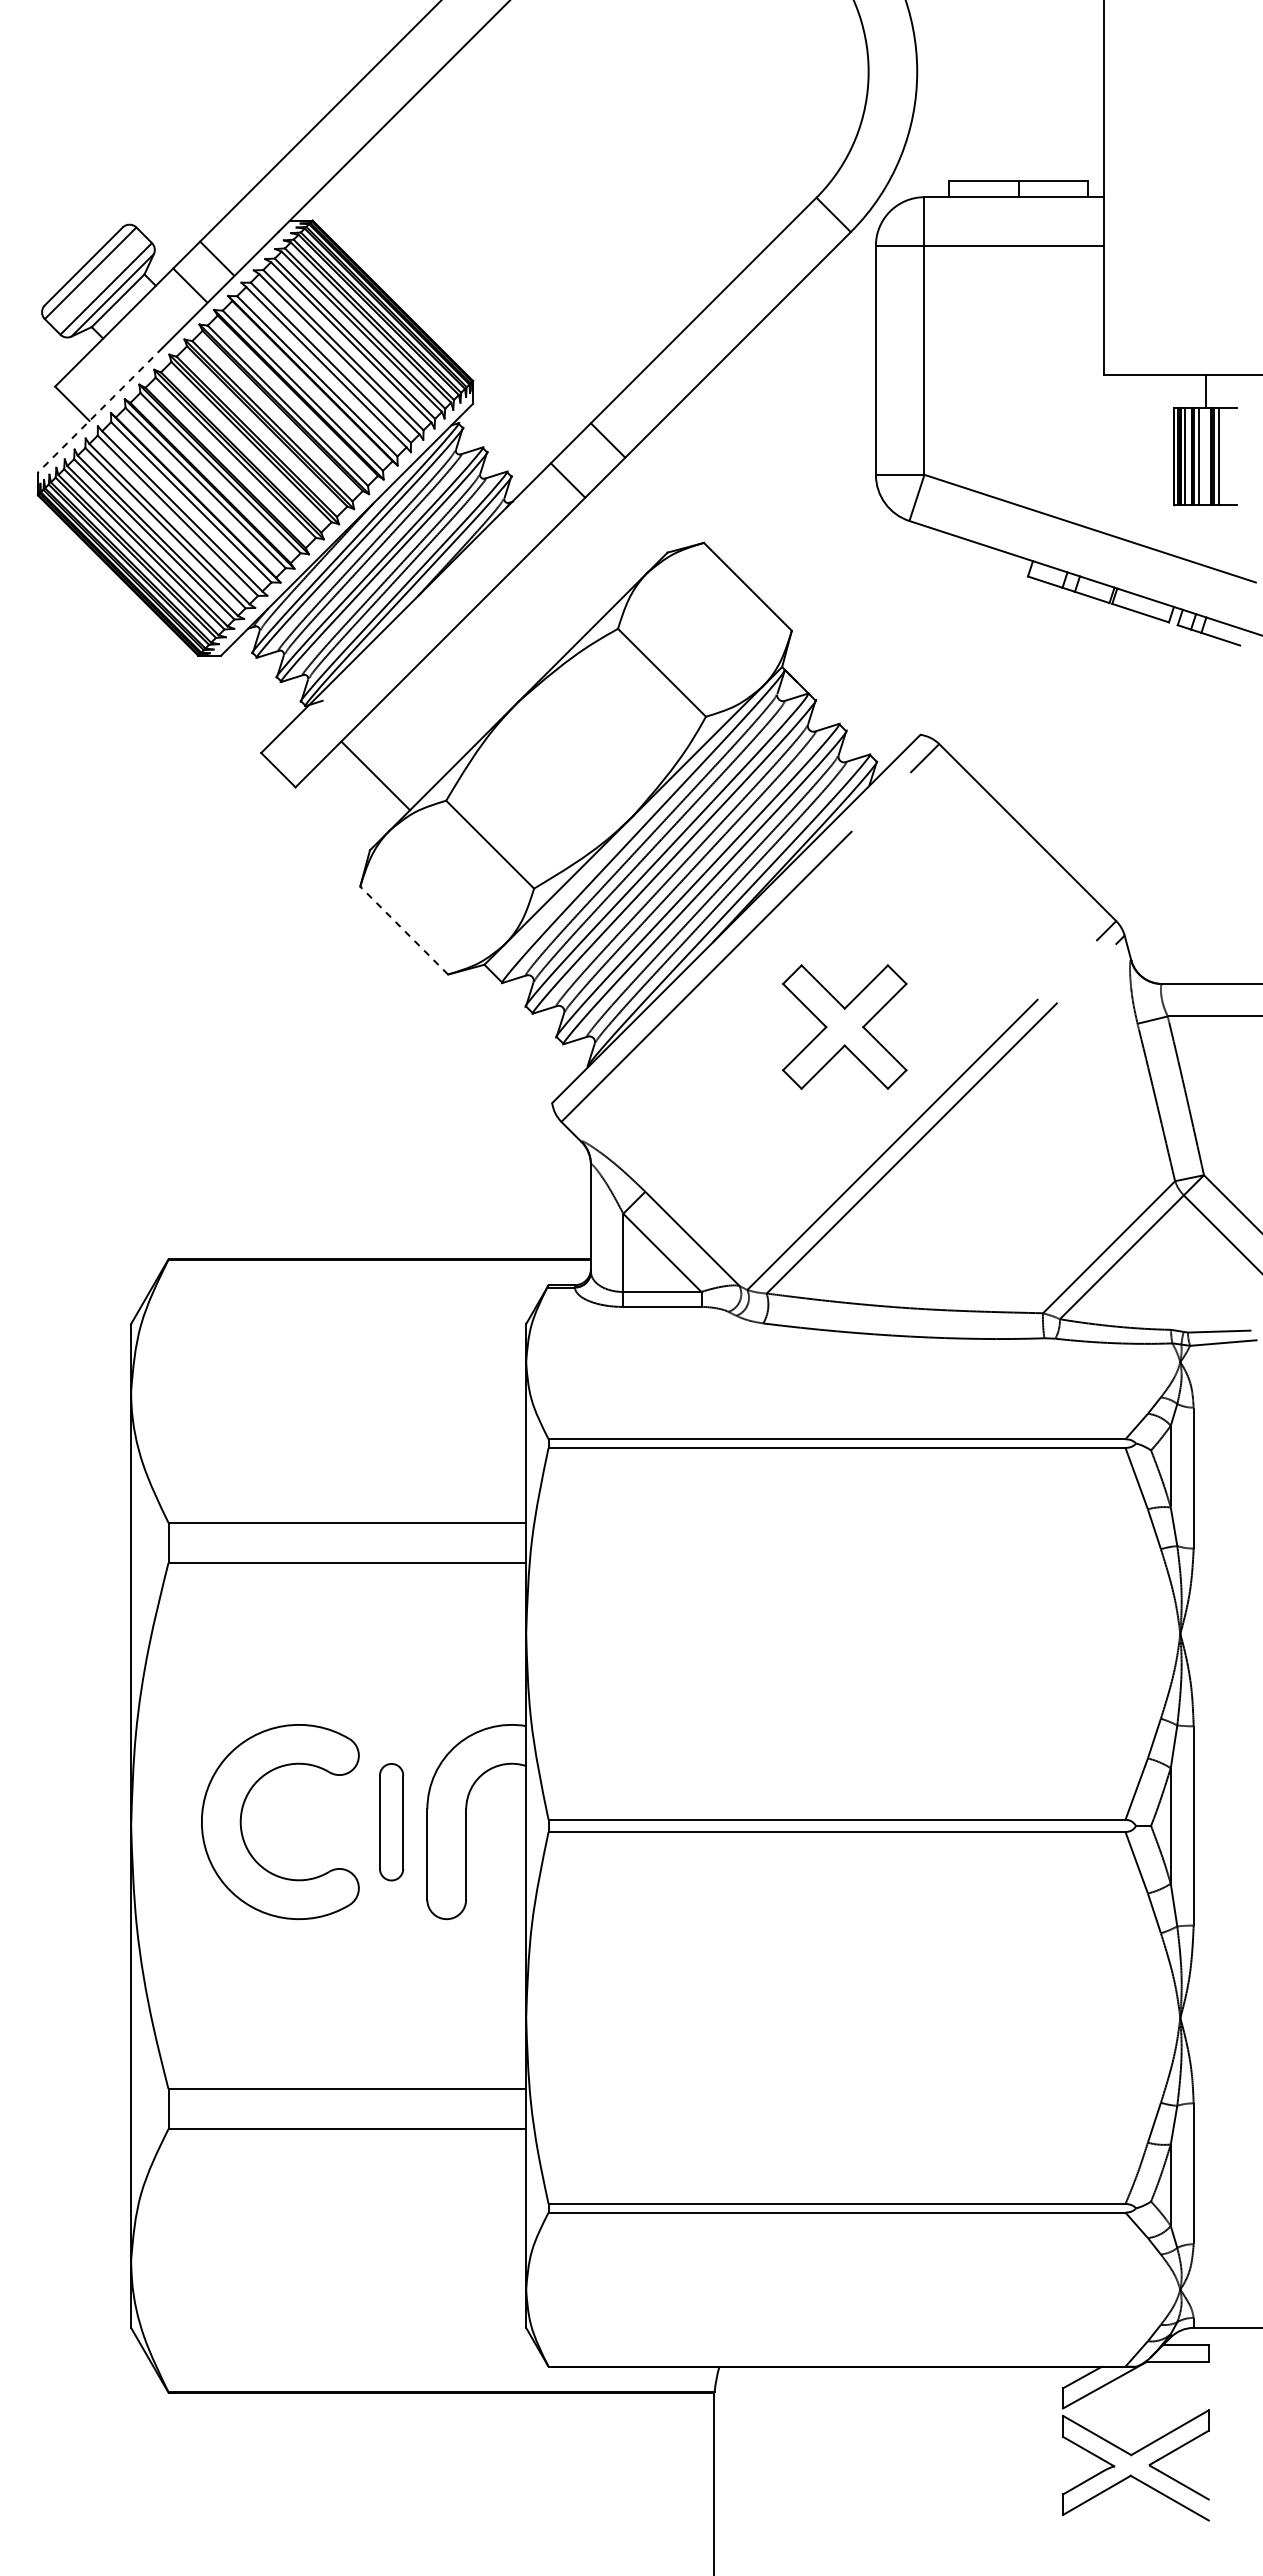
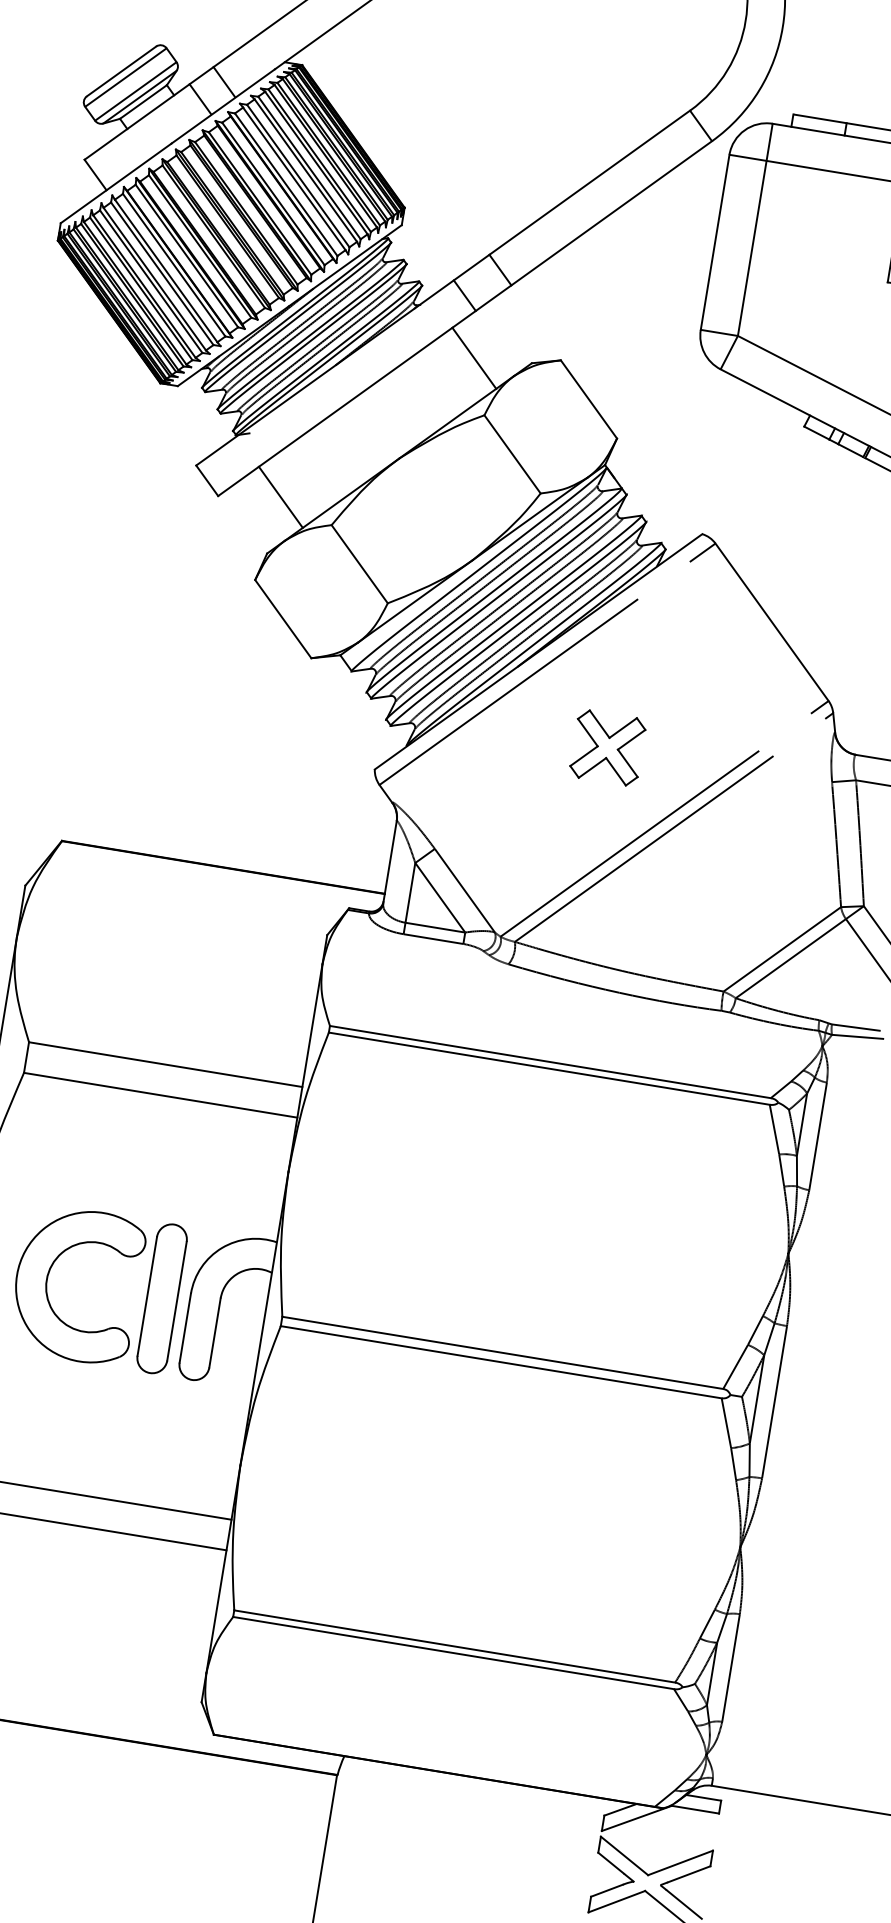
line: (99, 410) -> (115, 183), dashed -> solid
line: (592, 558) -> (473, 358), added
line: (403, 930) -> (282, 618), dashed -> solid
part: (844, 1026) -> (607, 747), size x0.71
part: (391, 1822) -> (161, 1299), size x1.67

